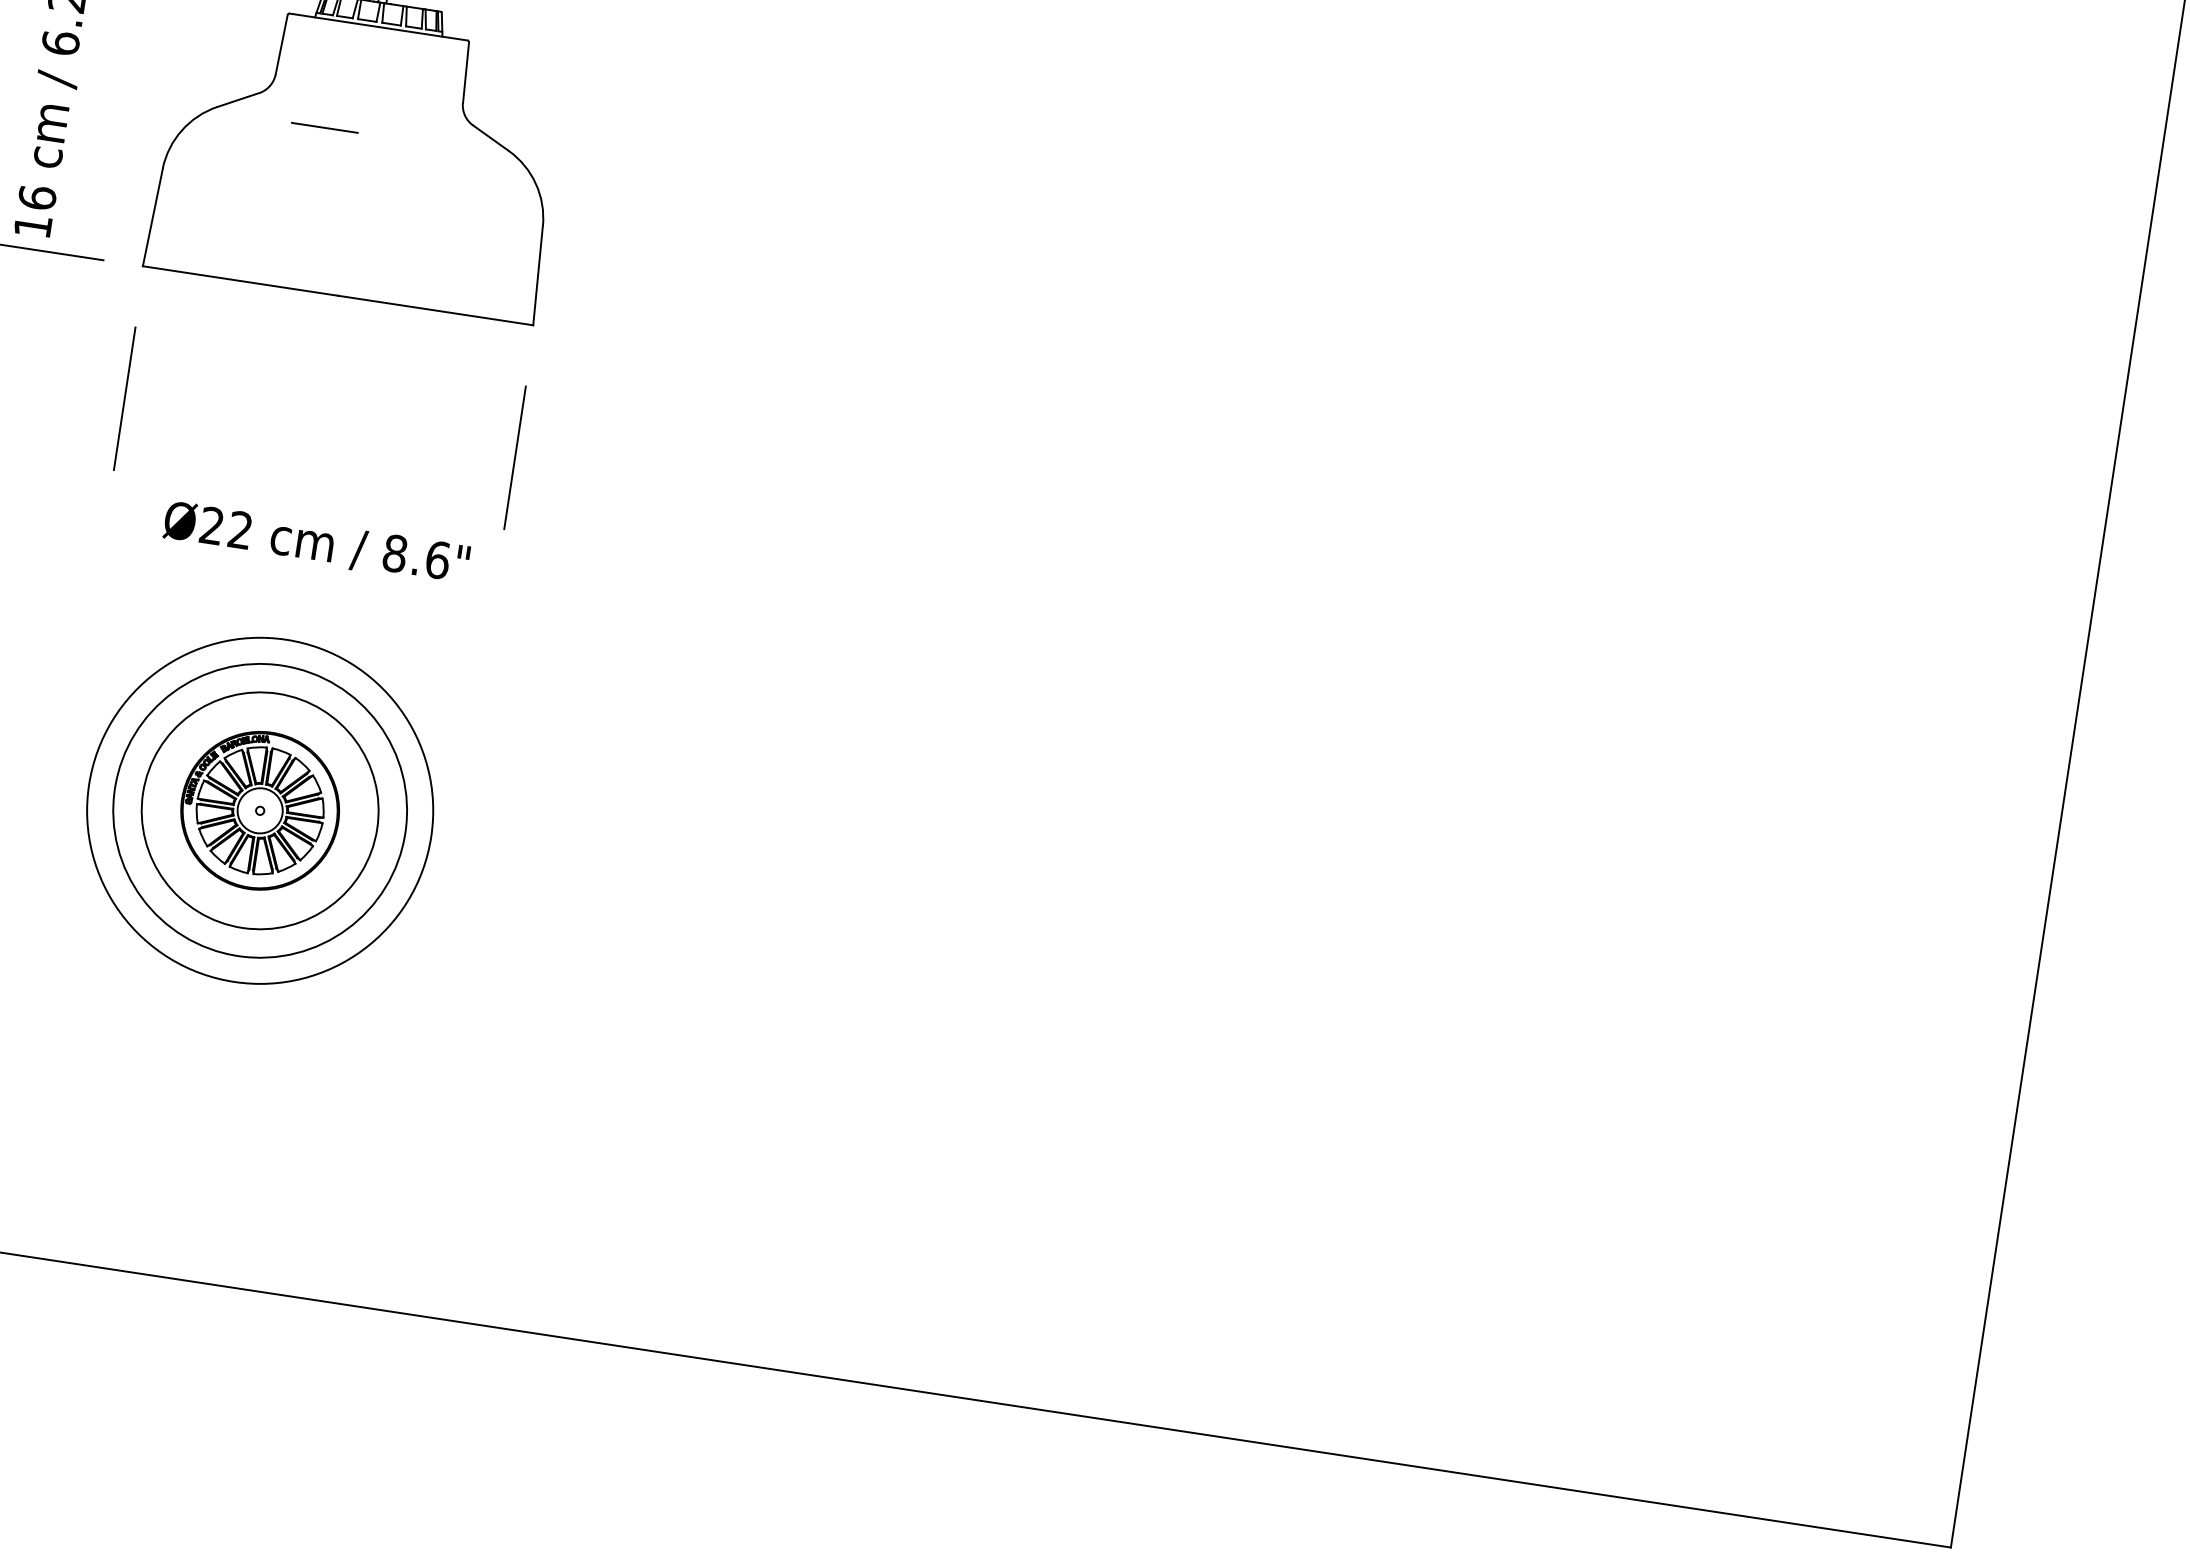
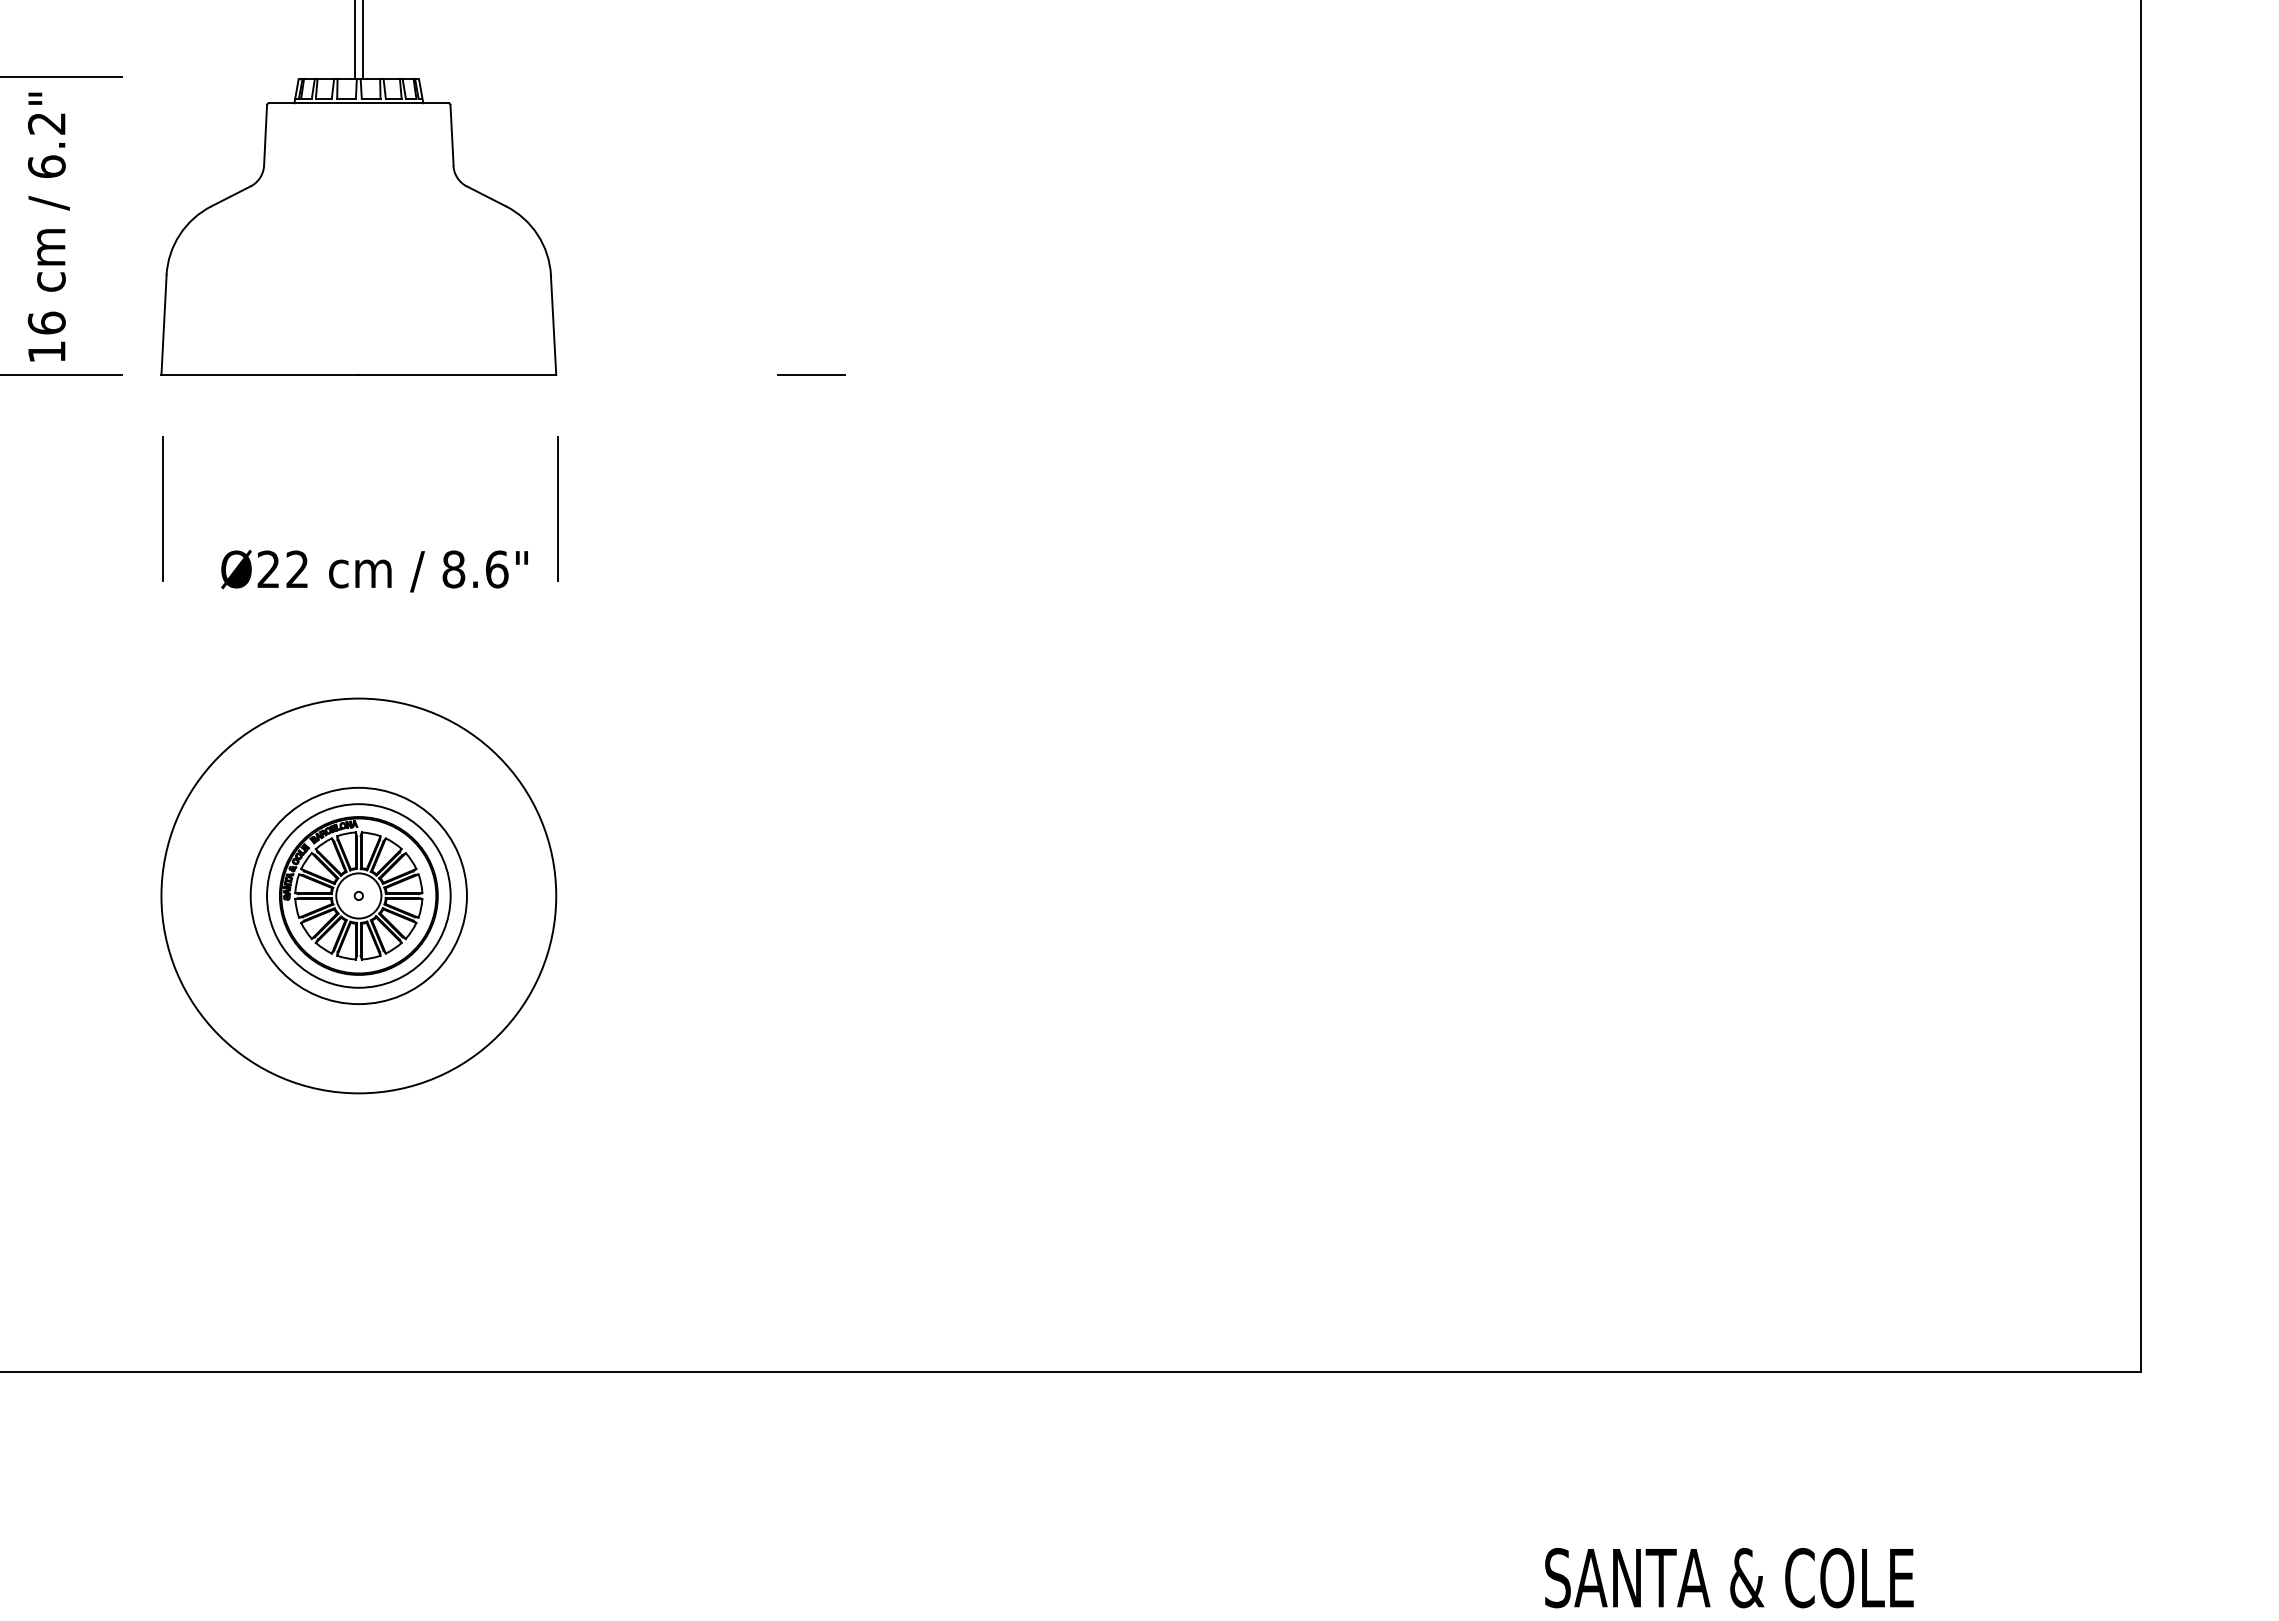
line: (324, 127) -> (811, 374), moved
text: (316, 542) -> (374, 570), moved
circle: (259, 810) -> (358, 895), size x0.62
circle: (259, 810) -> (358, 895), size x0.62
circle: (259, 810) -> (358, 895), size x1.67

